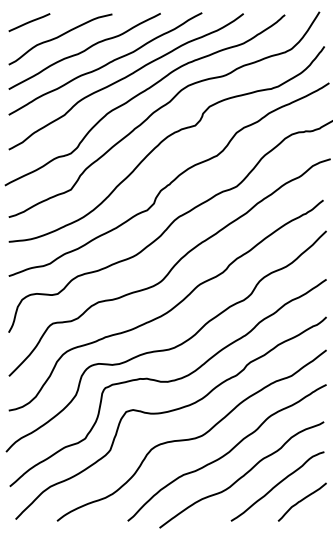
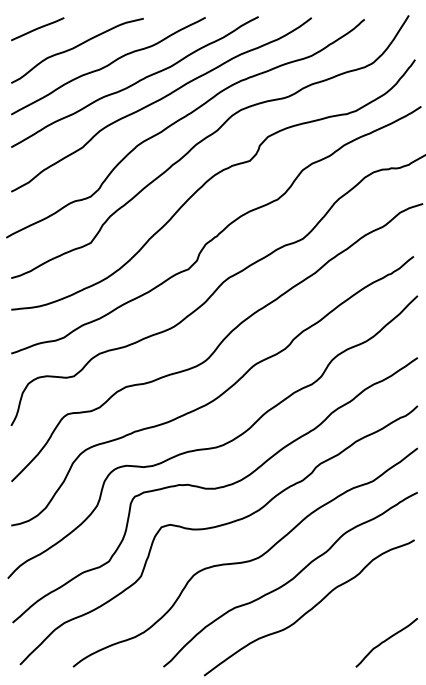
curve: (277, 485) -> (354, 621), removed

